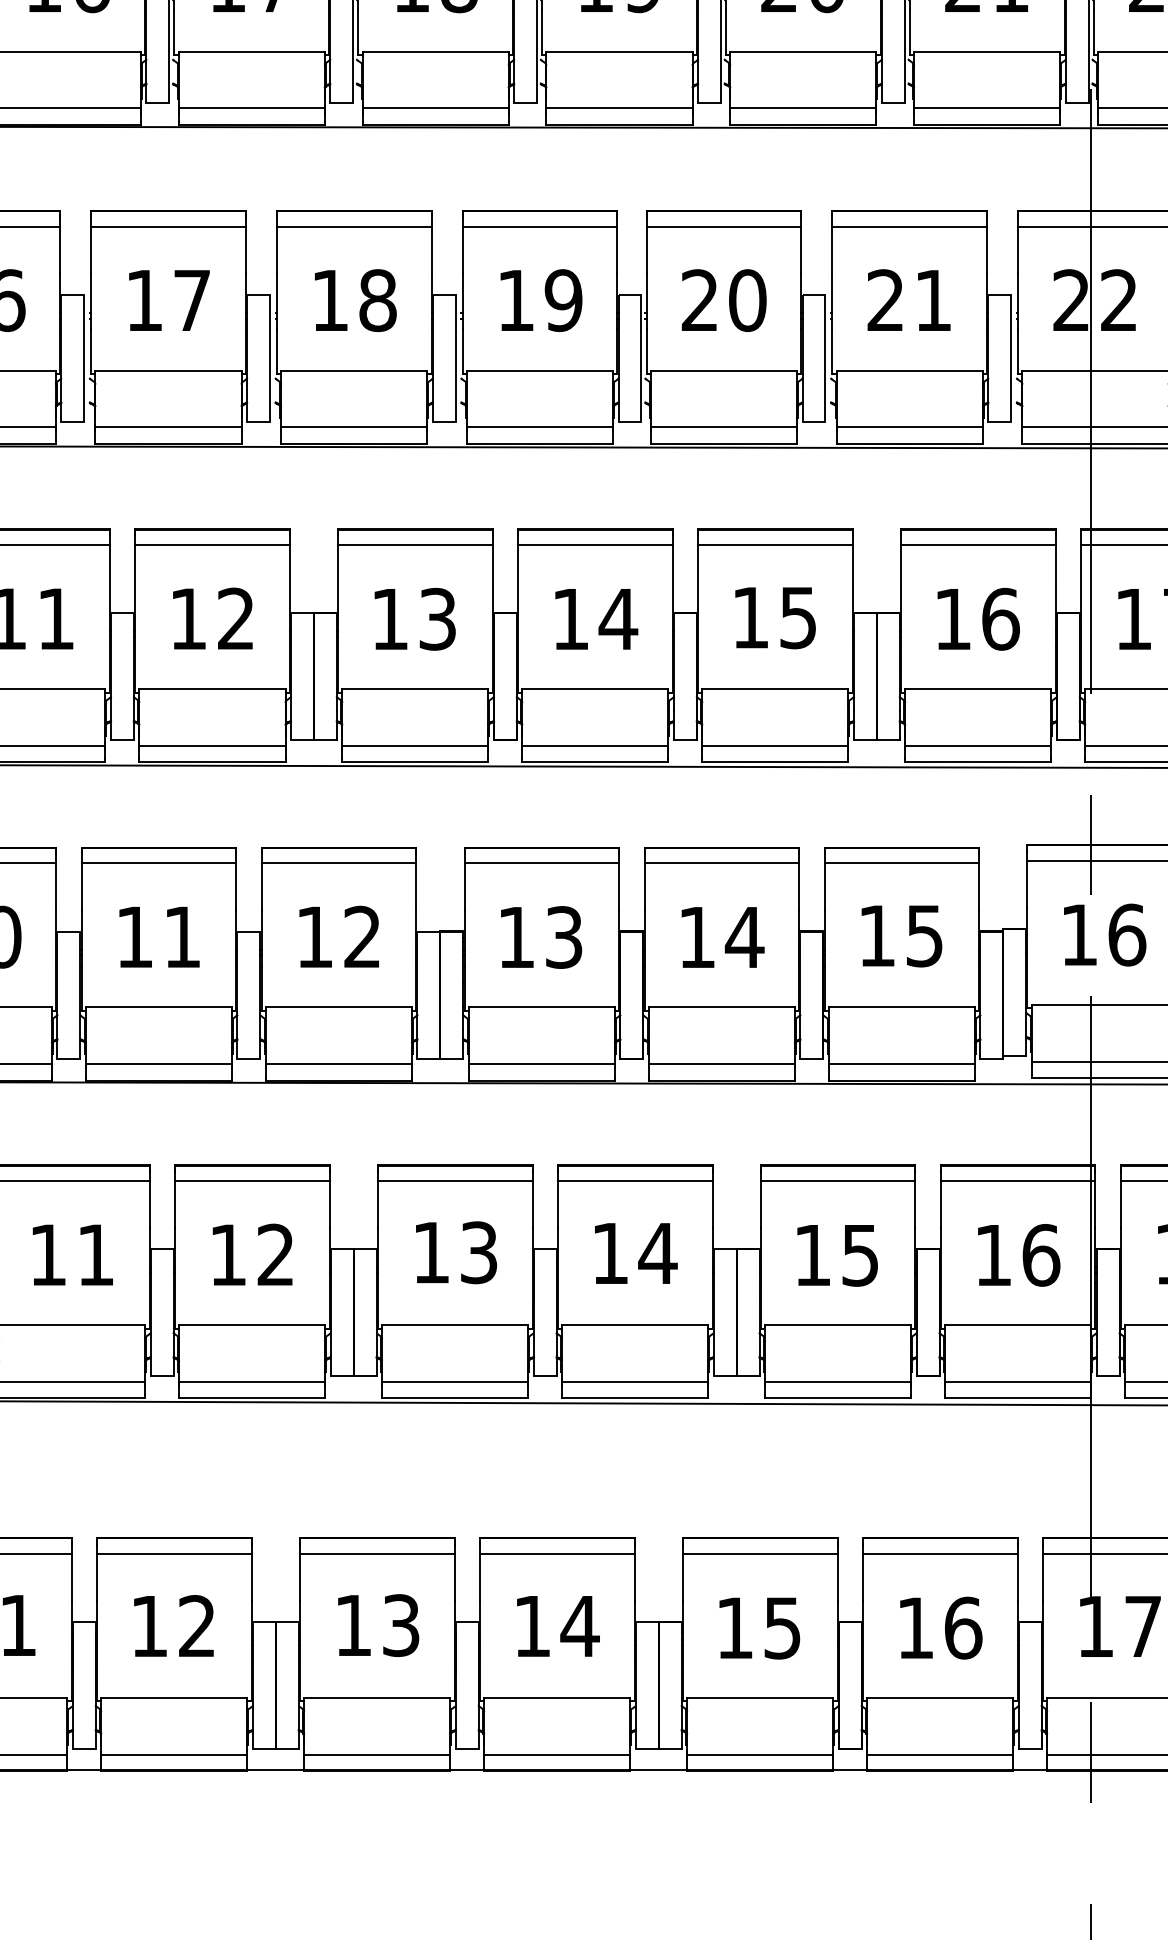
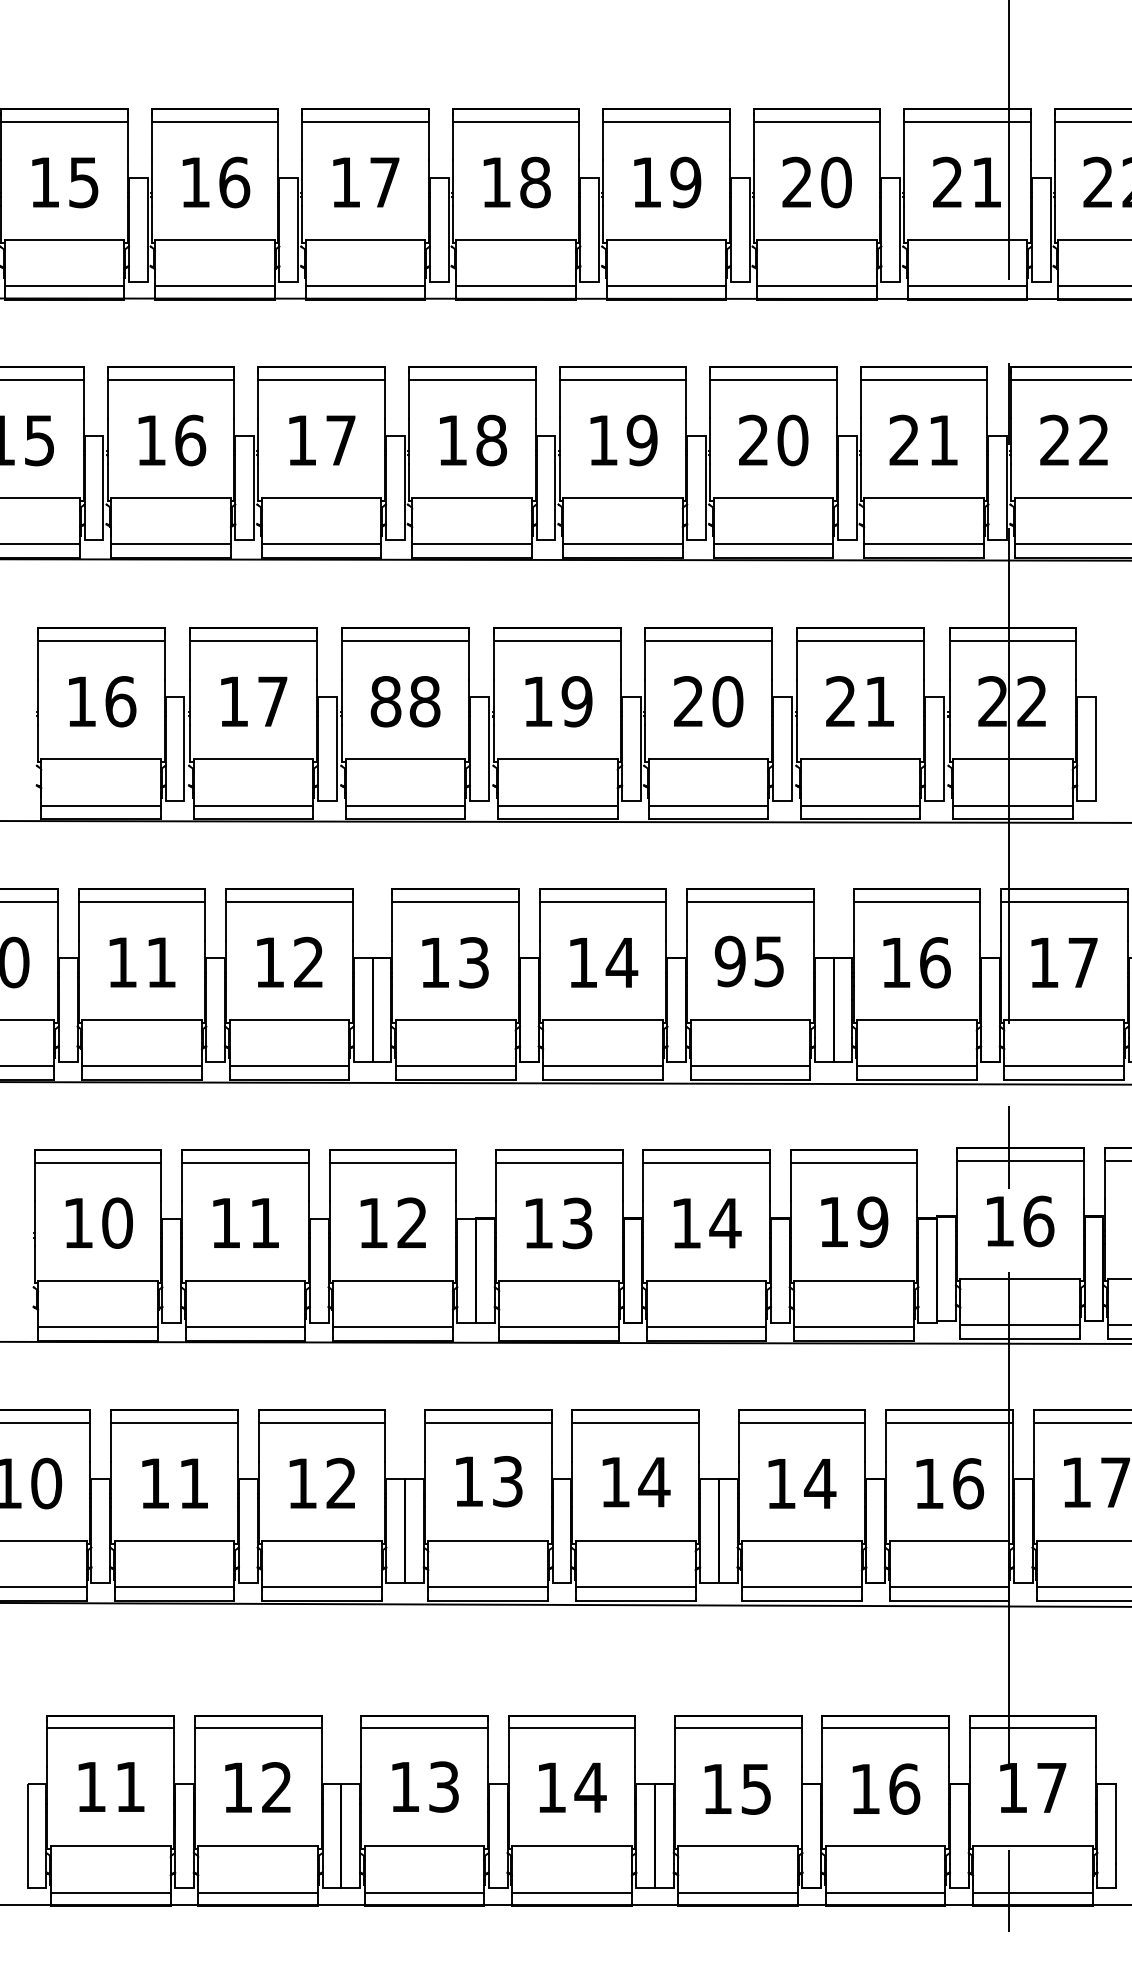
text: (329, 300) -> (385, 701), 18 -> 88
text: (749, 617) -> (729, 961), 15 -> 95
text: (924, 935) -> (872, 1221), 15 -> 19
text: (859, 1256) -> (819, 1484), 15 -> 14

